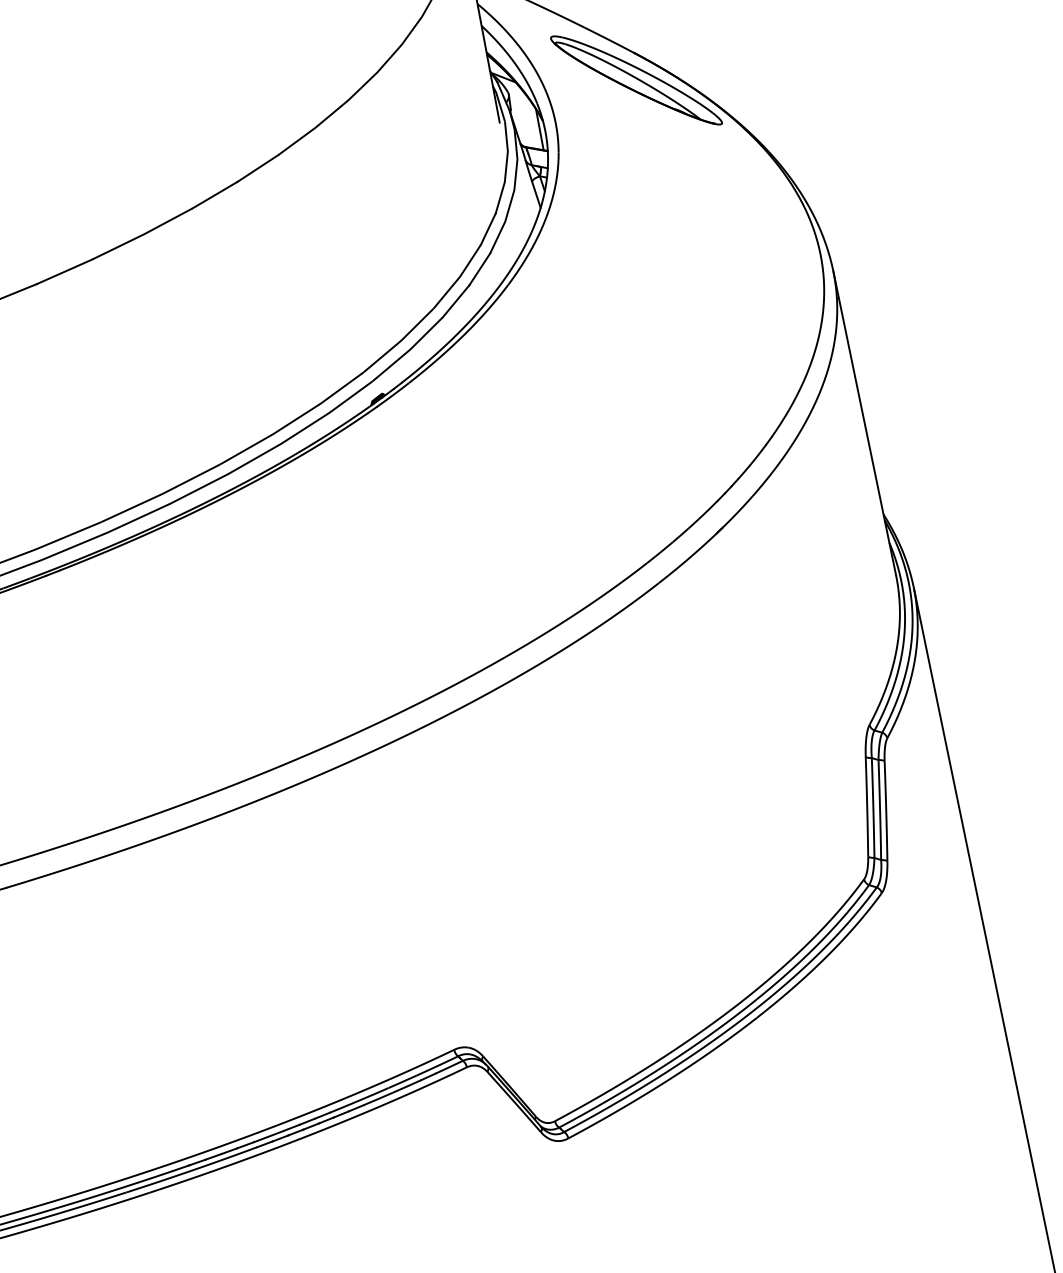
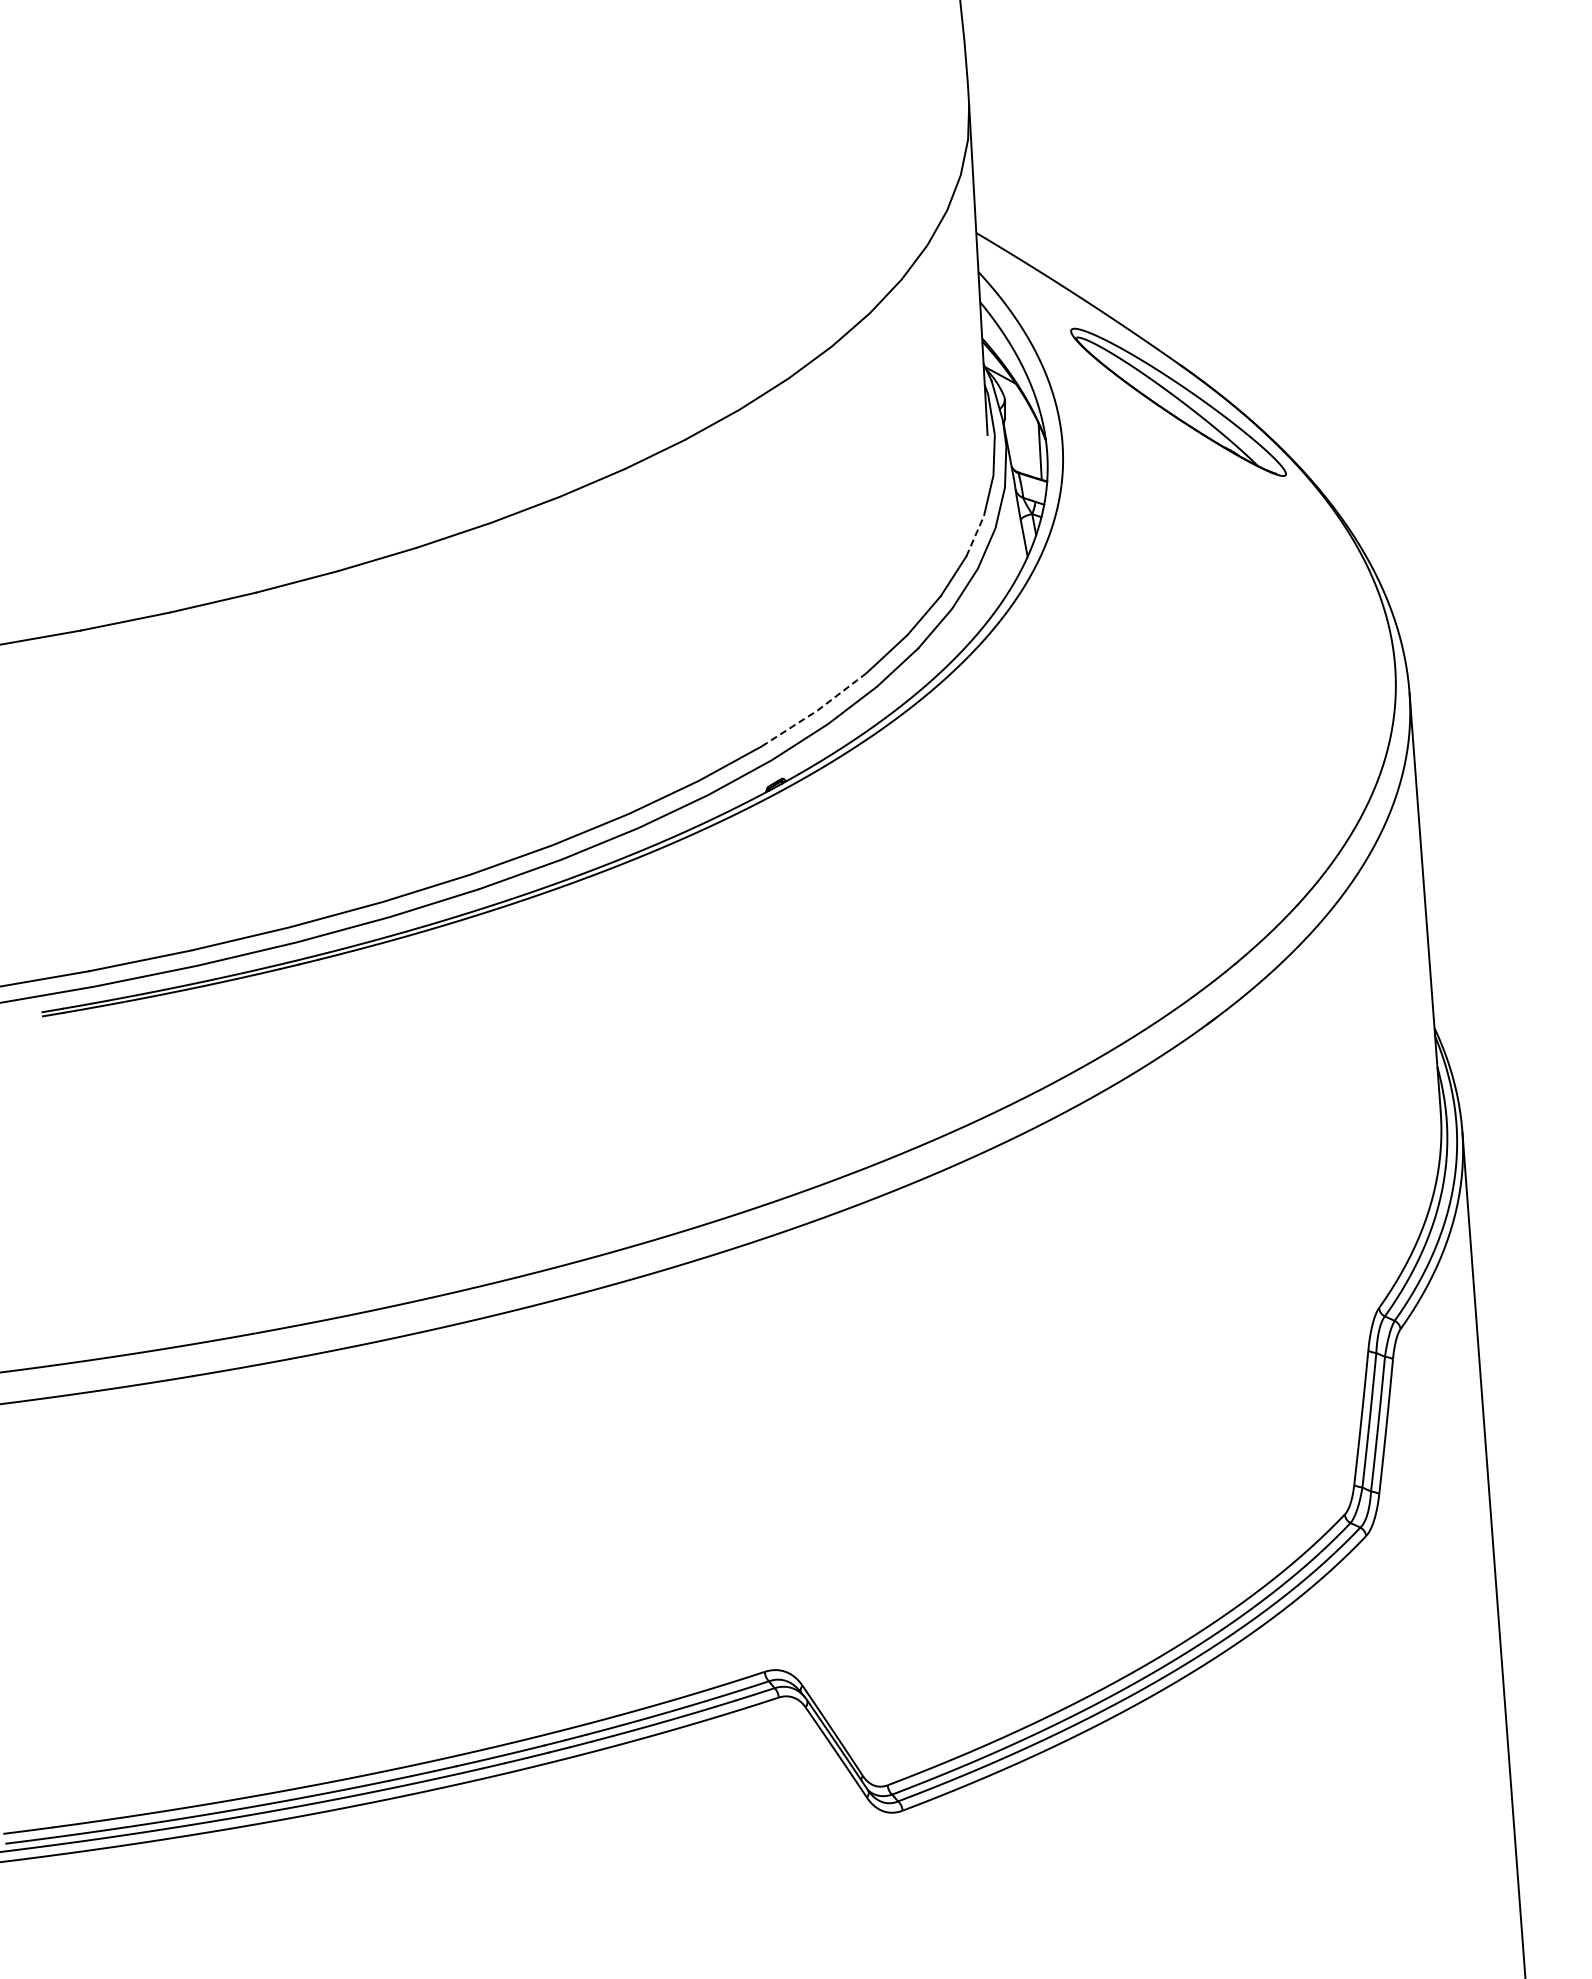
line: (500, 198) -> (975, 536), solid -> dashed
line: (400, 341) -> (816, 711), solid -> dashed

